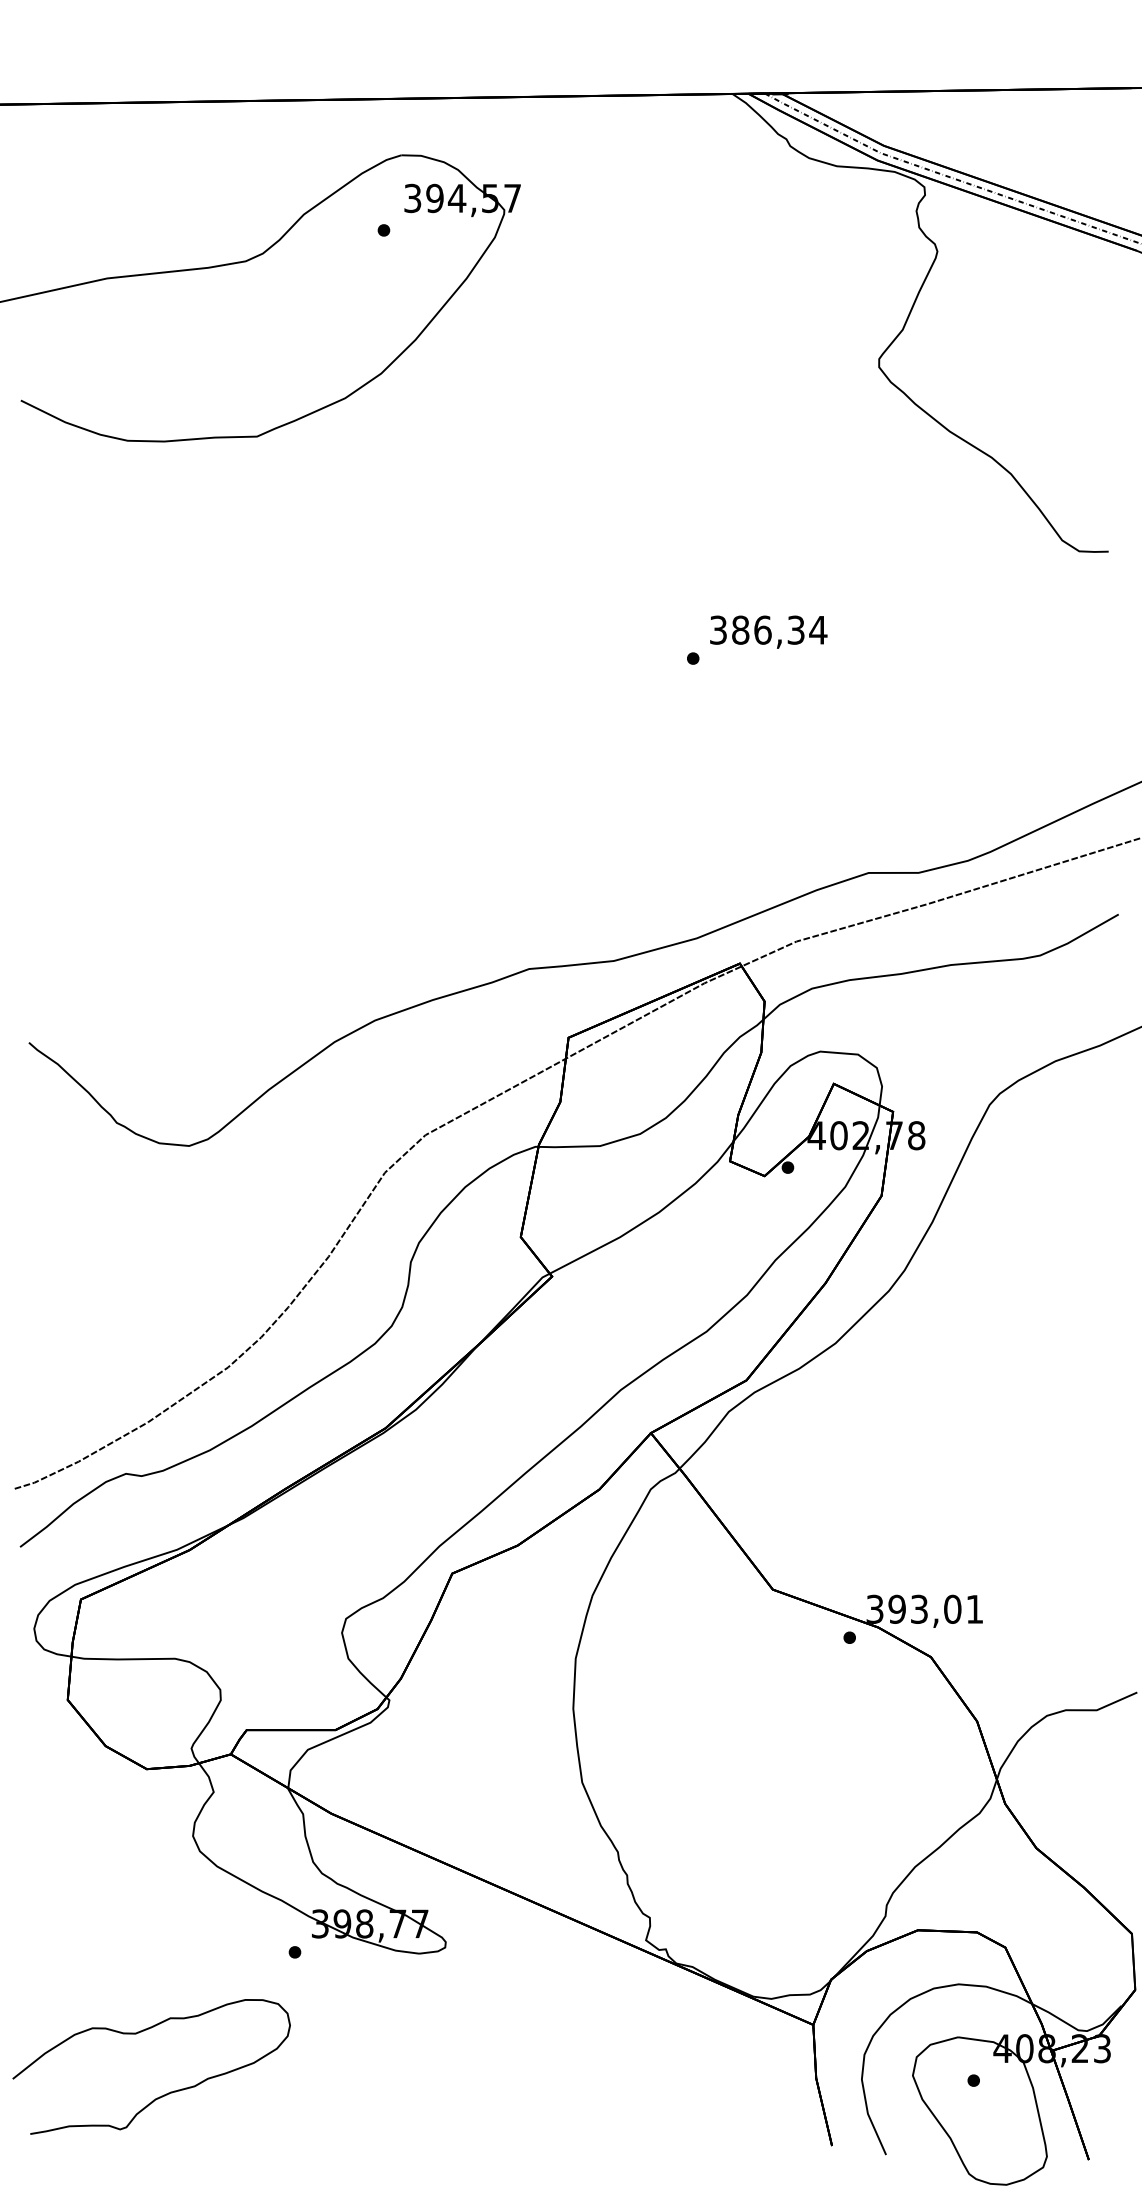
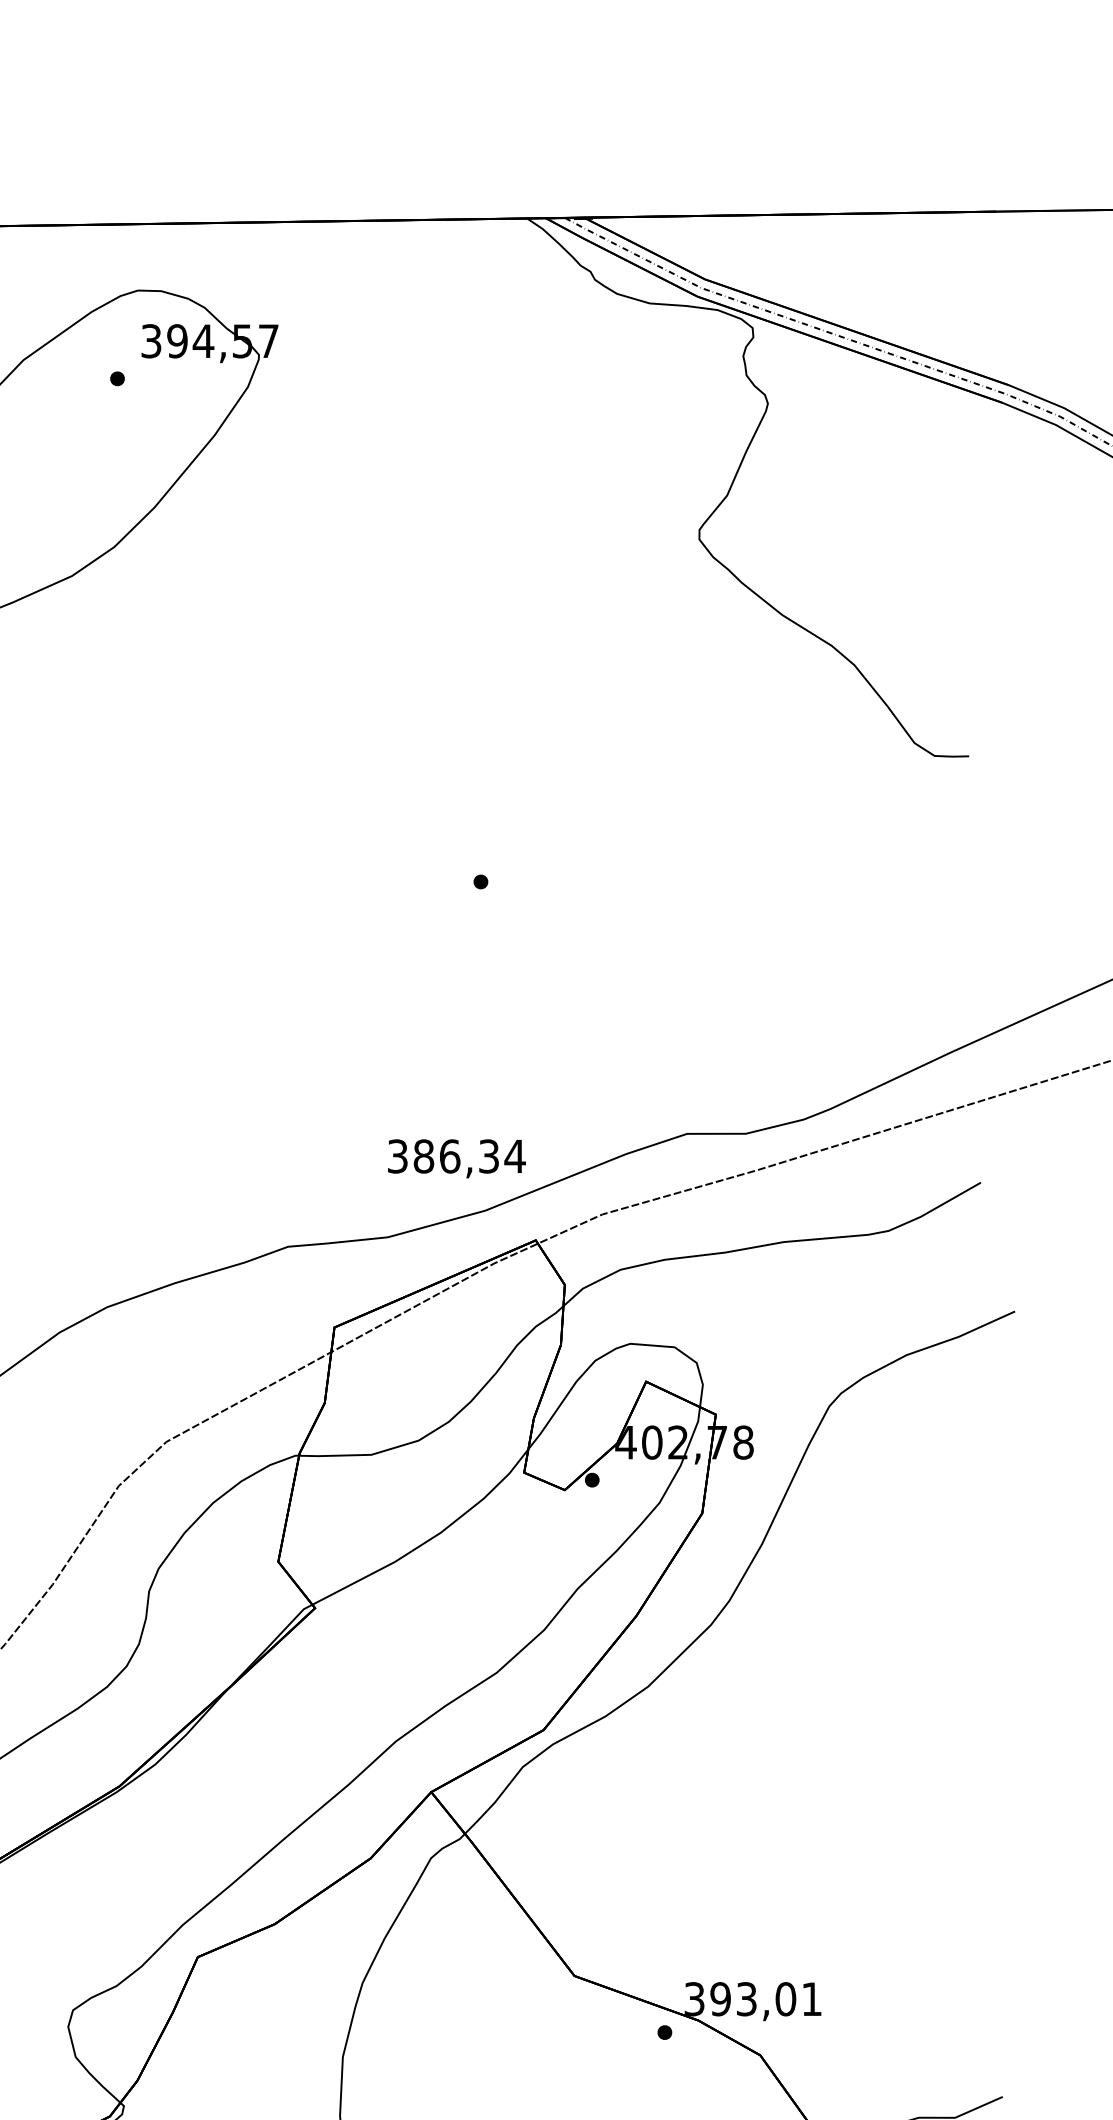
text: (768, 631) -> (456, 1158), moved

